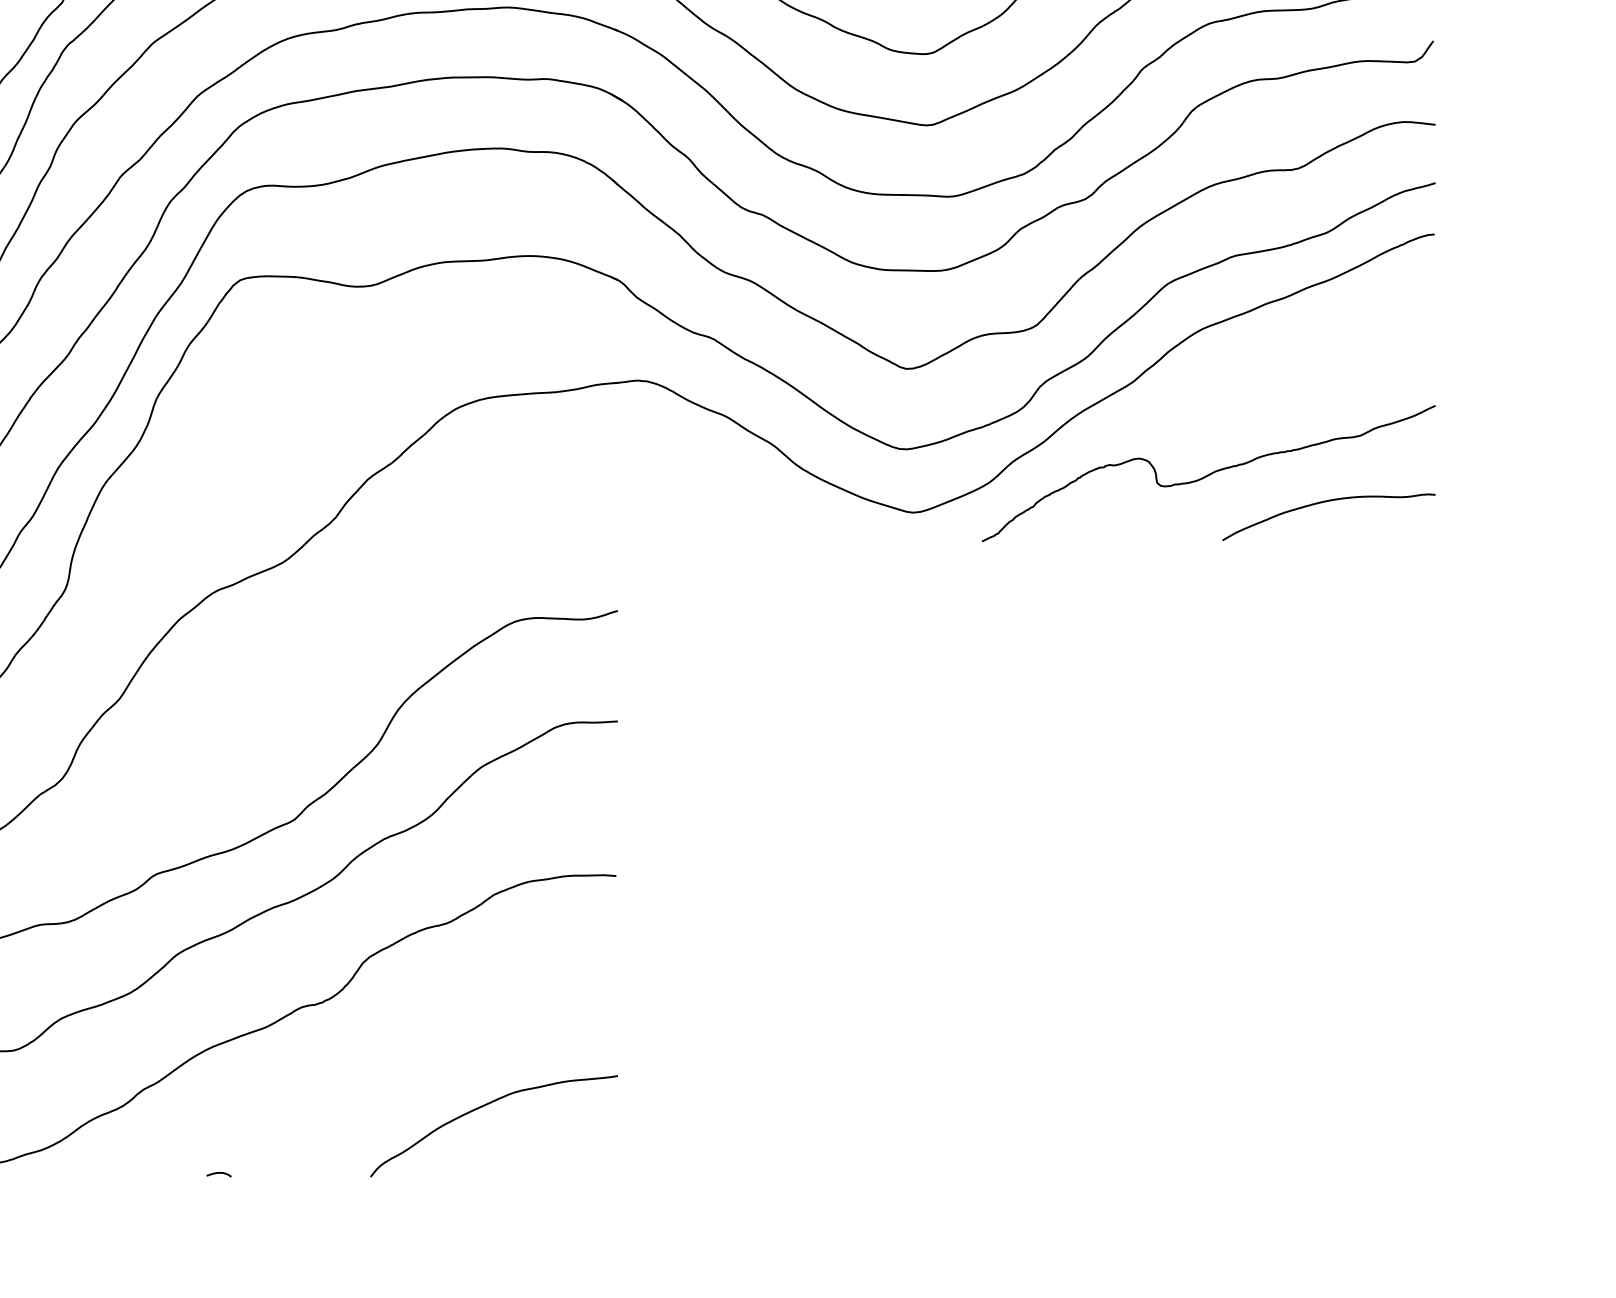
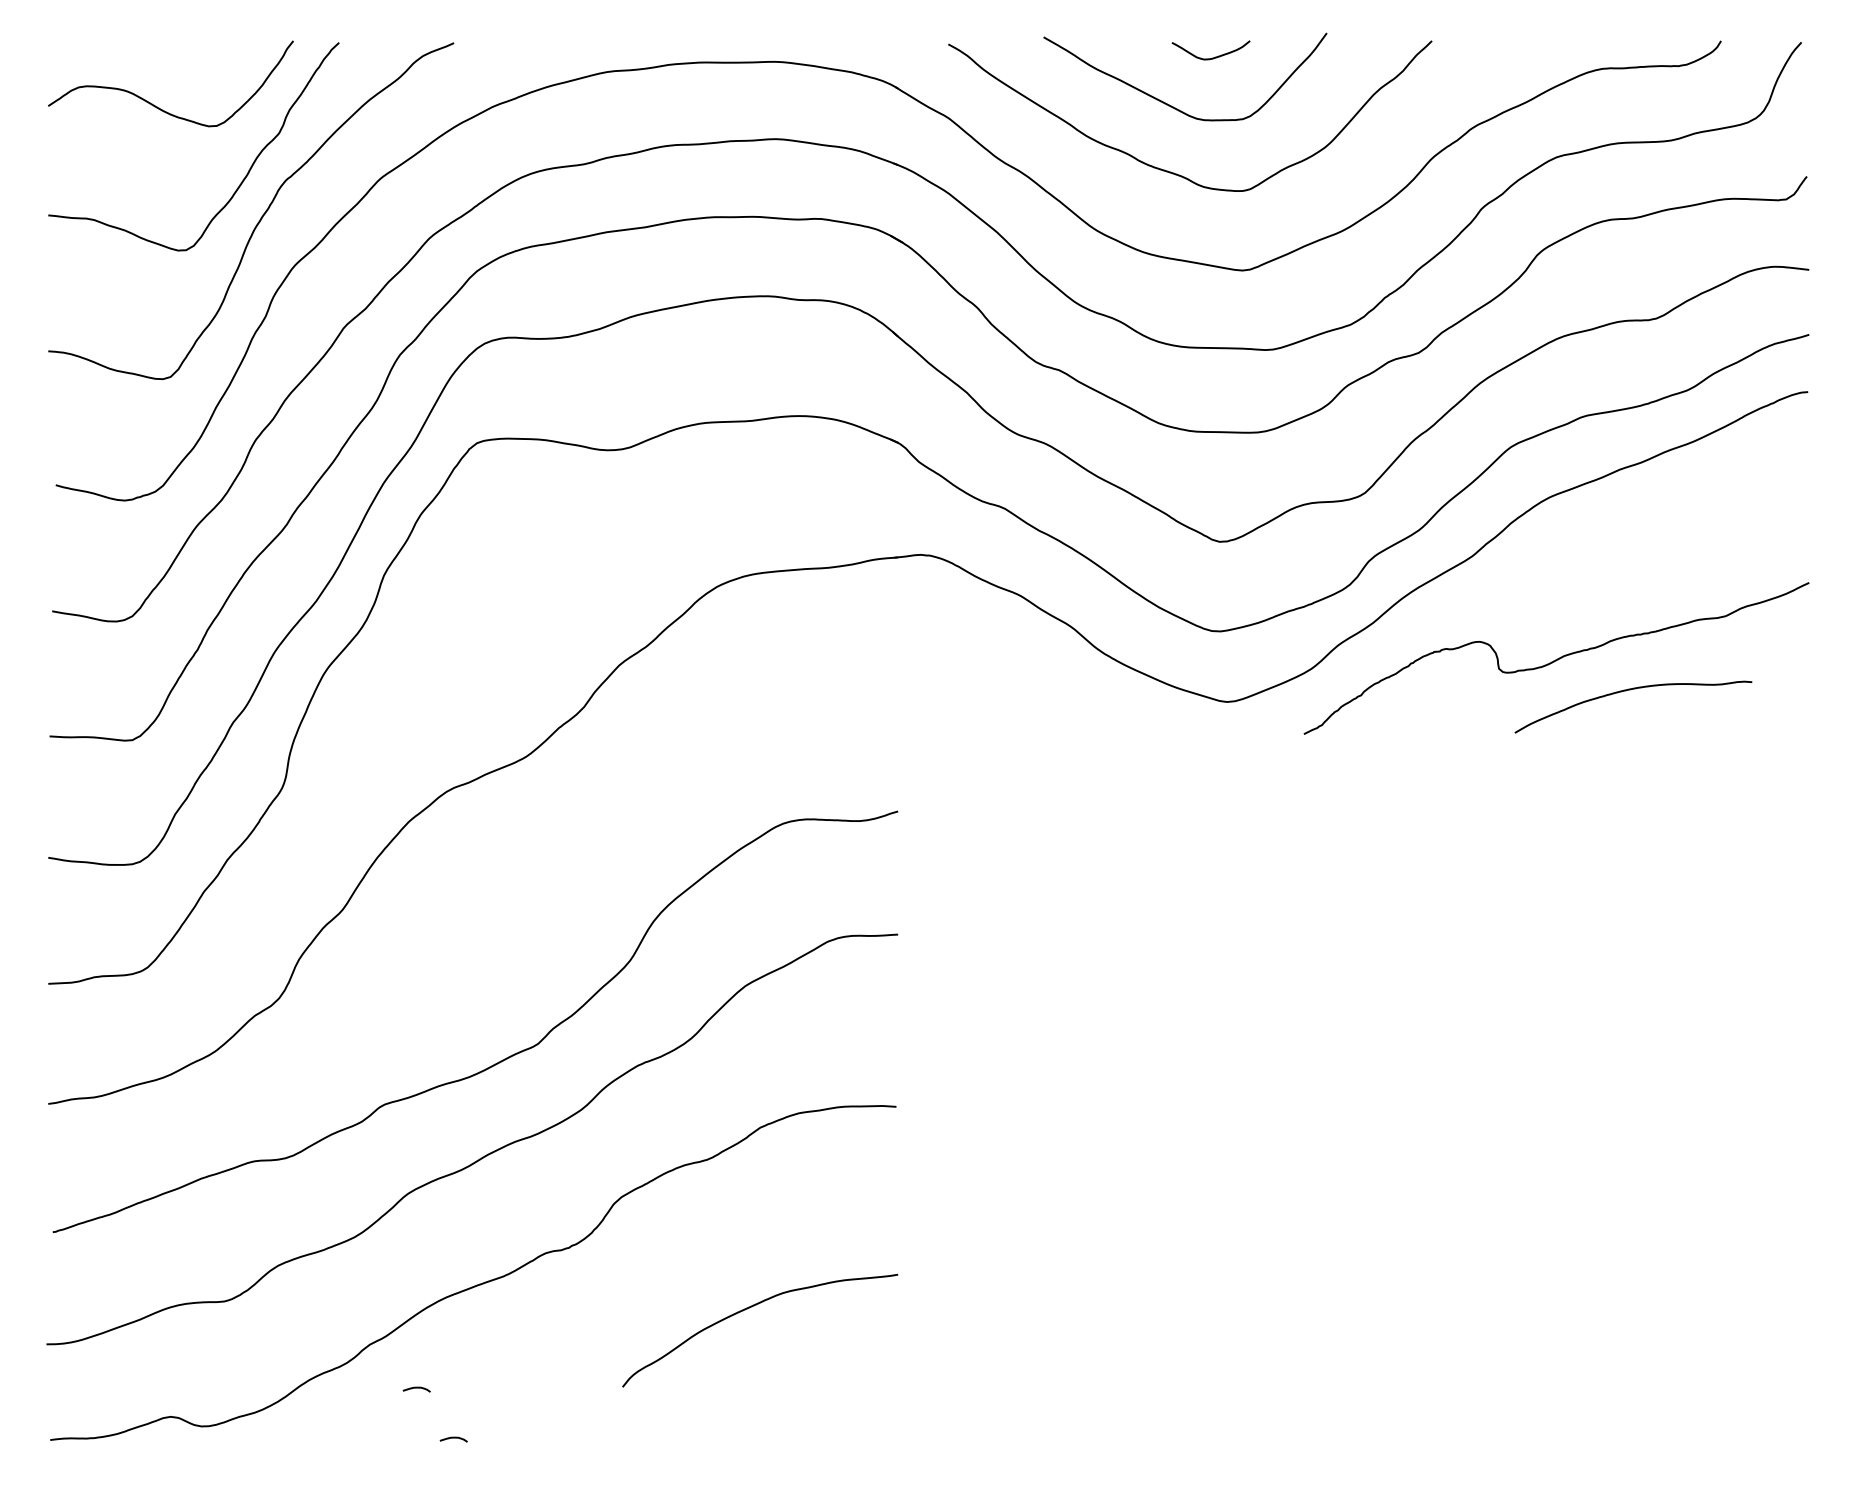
curve: (1326, 502) -> (1630, 690), moved
curve: (487, 1105) -> (752, 1307), moved
curve: (185, 1128) -> (416, 1388), added

